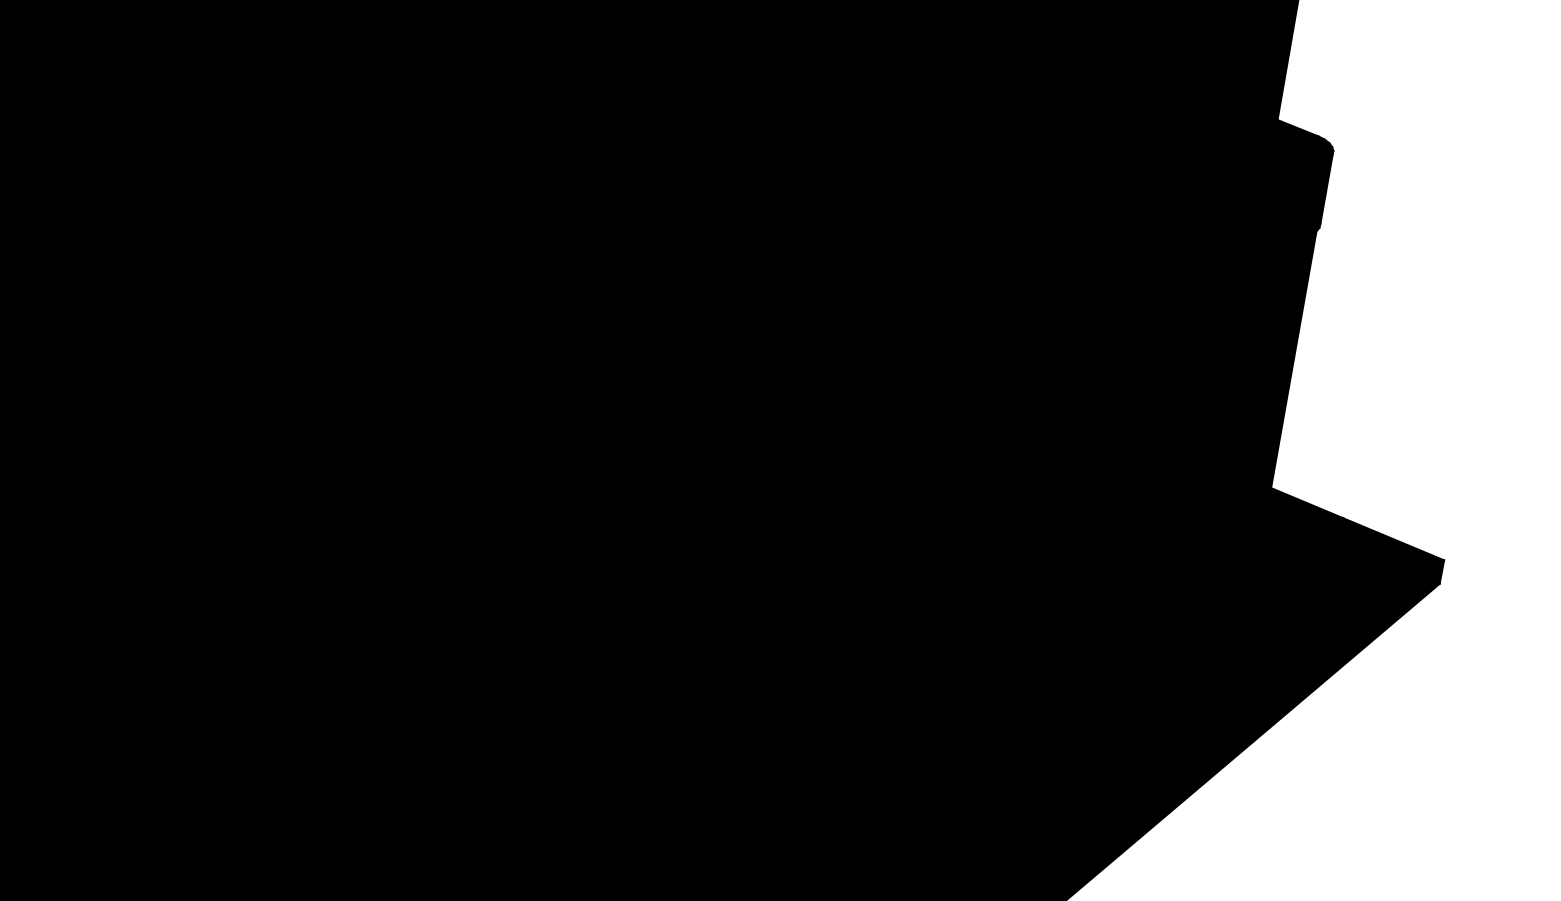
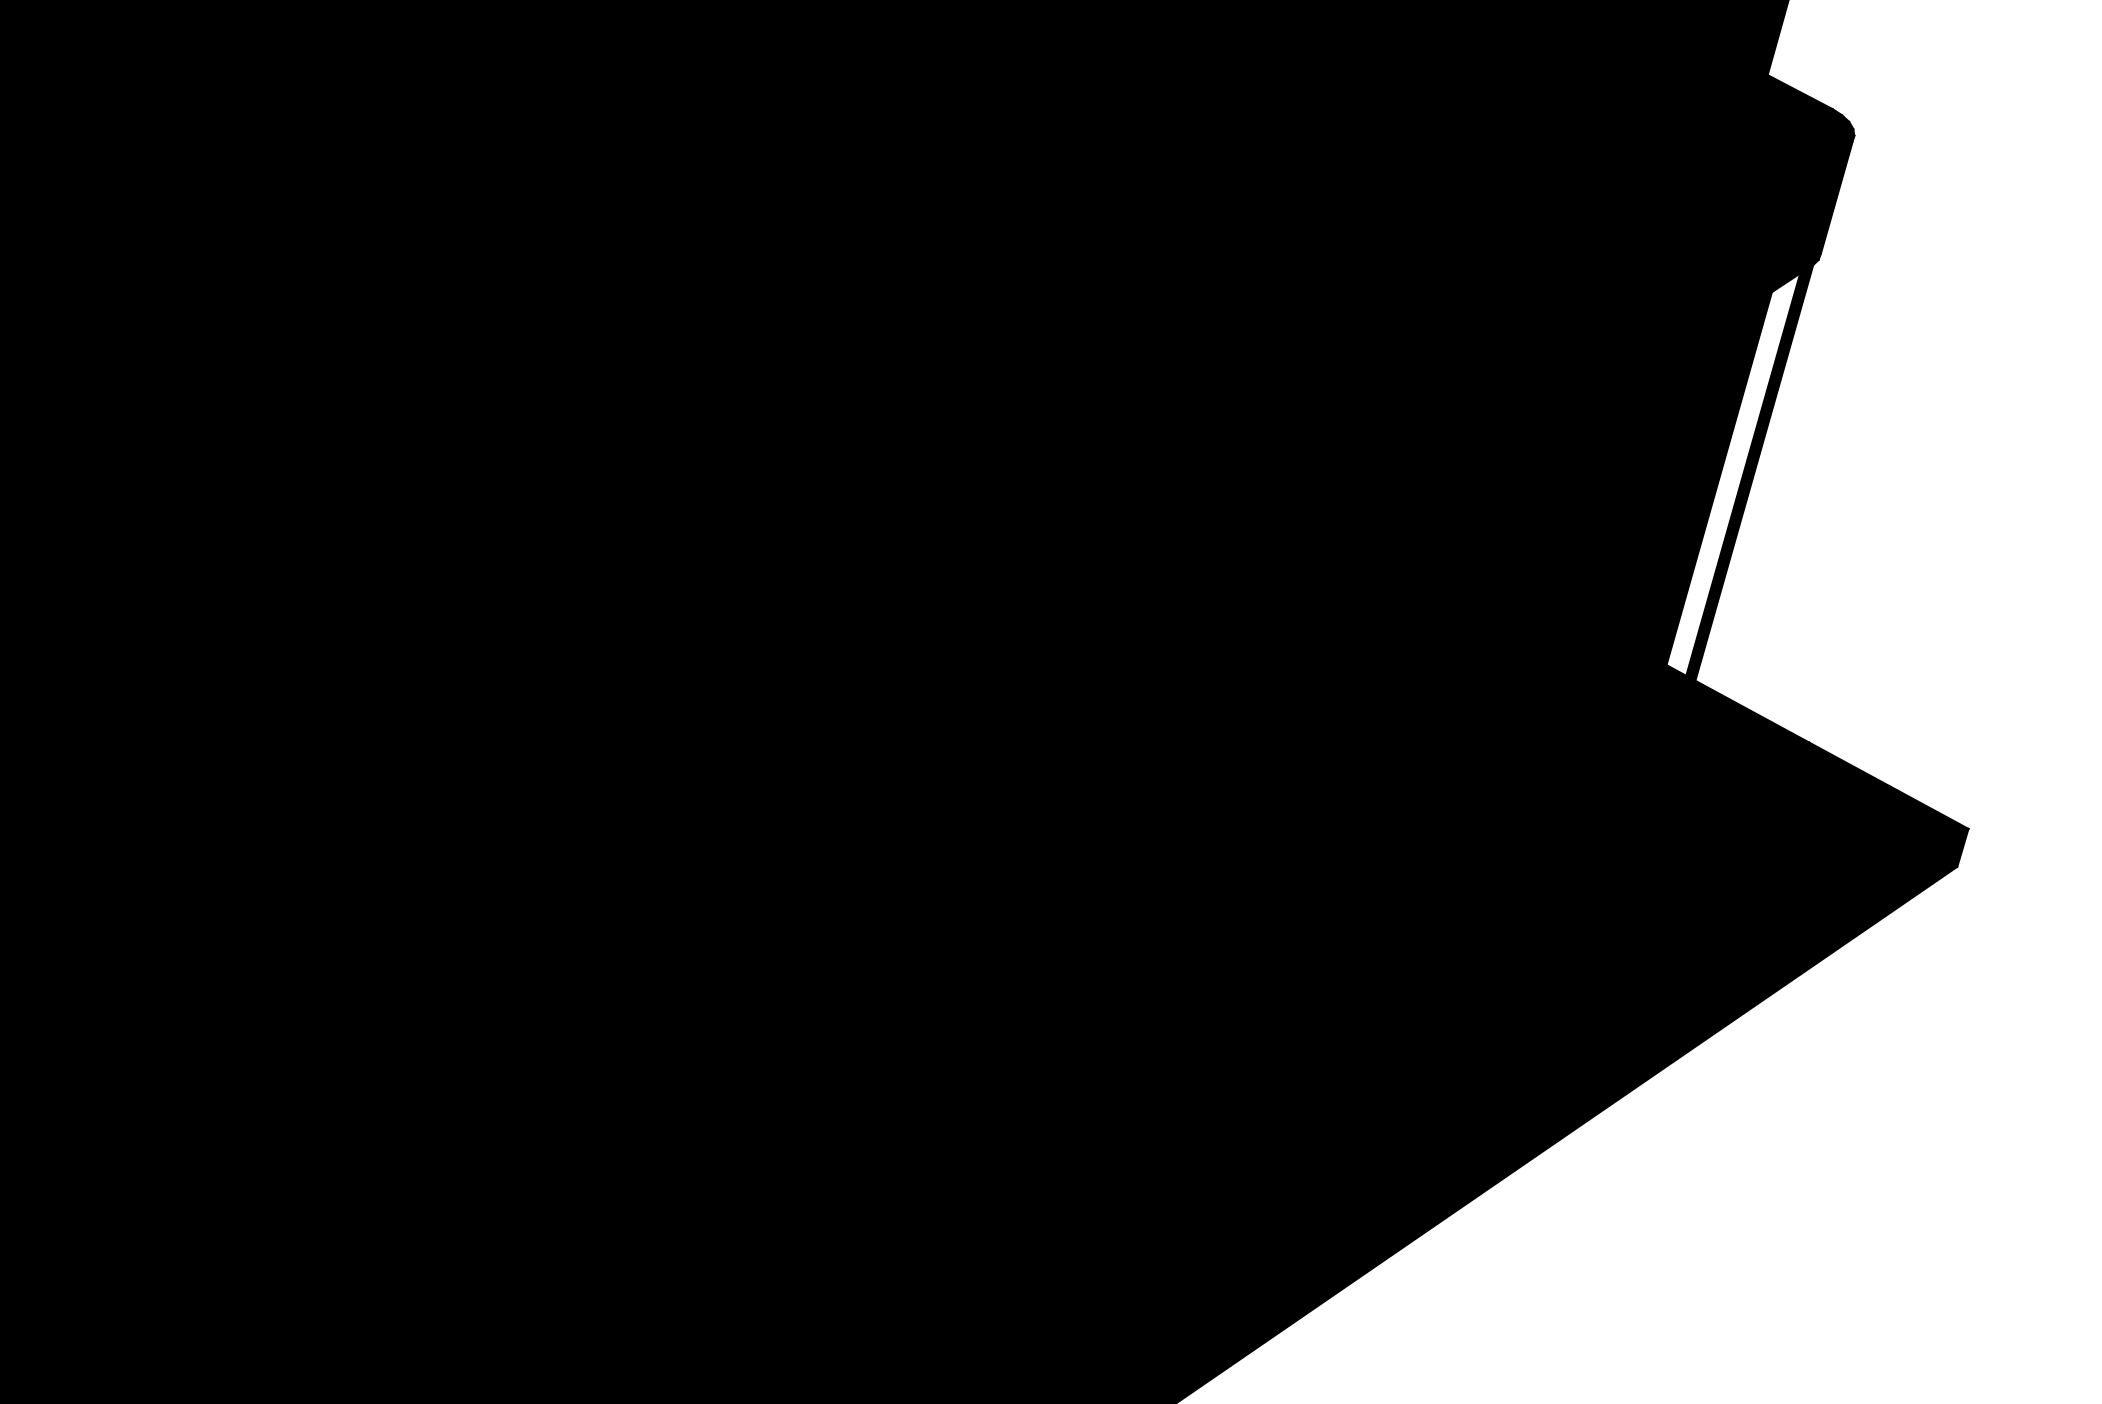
fill: (1270, 381) -> (1712, 504), removed

